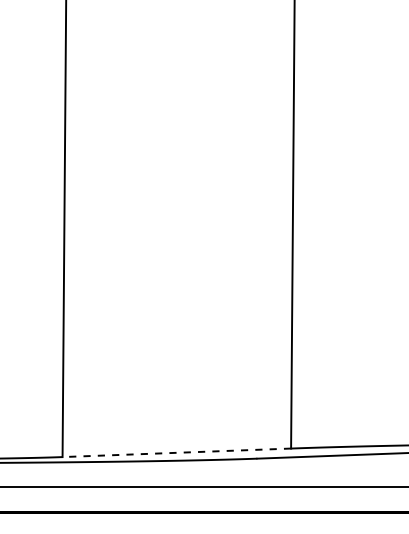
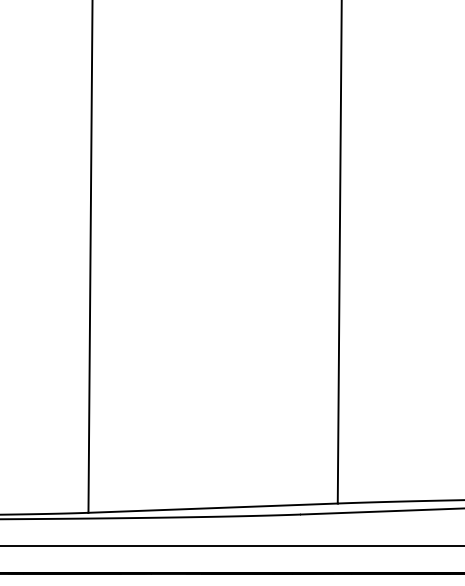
line: (177, 453) -> (213, 508), dashed -> solid

